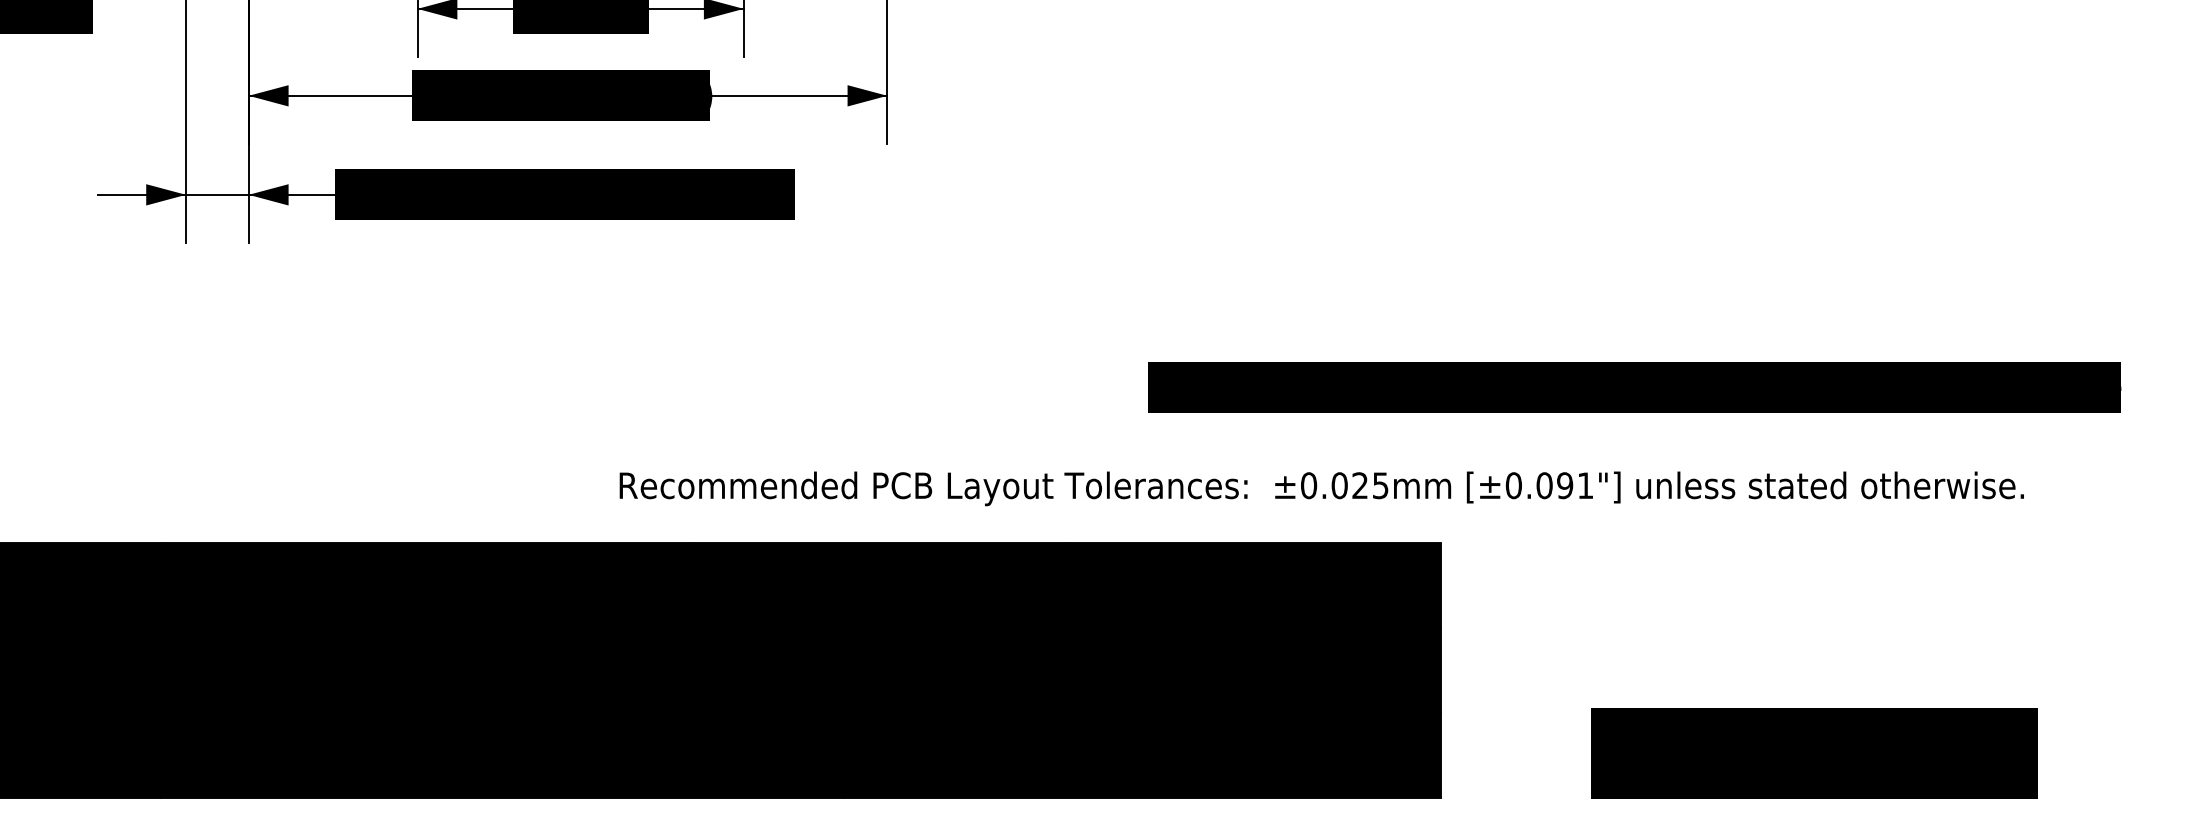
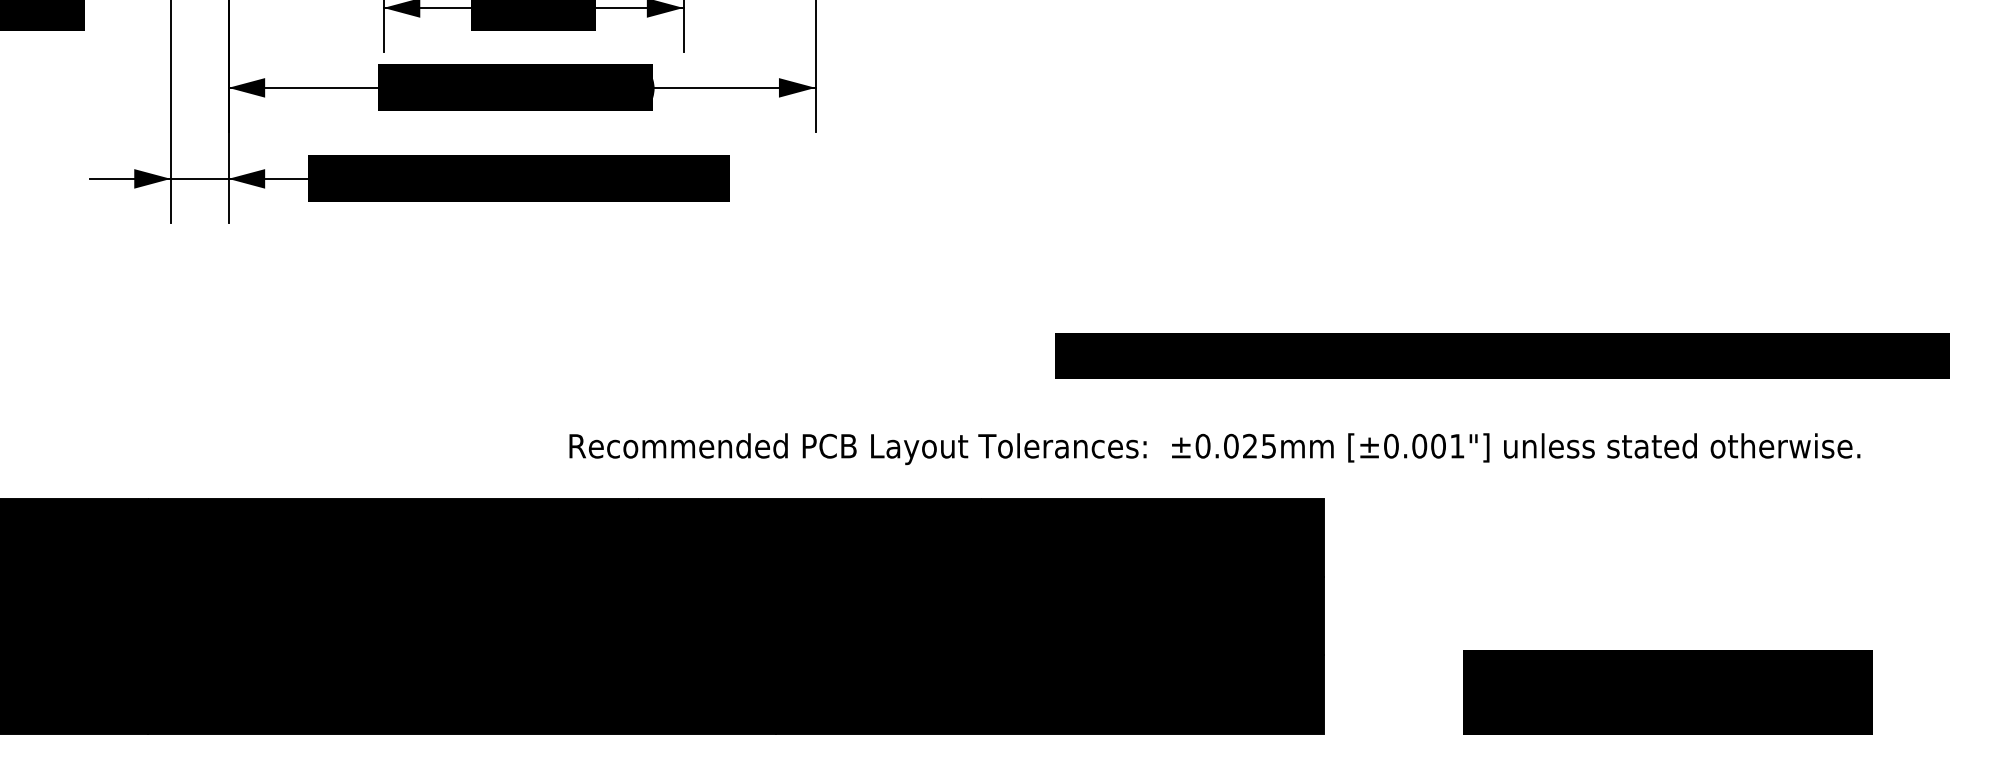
text: (1565, 485) -> (1438, 446), [±0.091"] -> [±0.001"]

